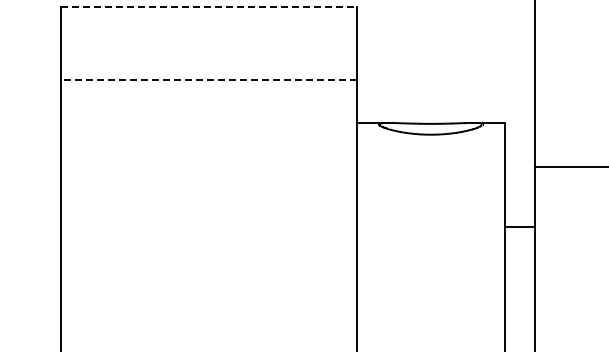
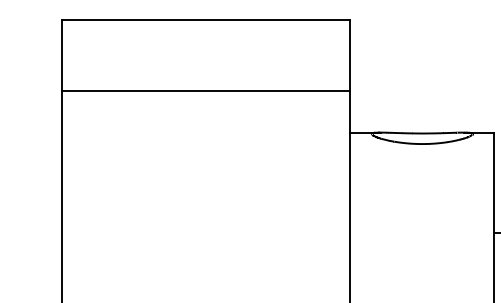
line: (209, 7) -> (206, 20), dashed -> solid
line: (209, 80) -> (206, 91), dashed -> solid

